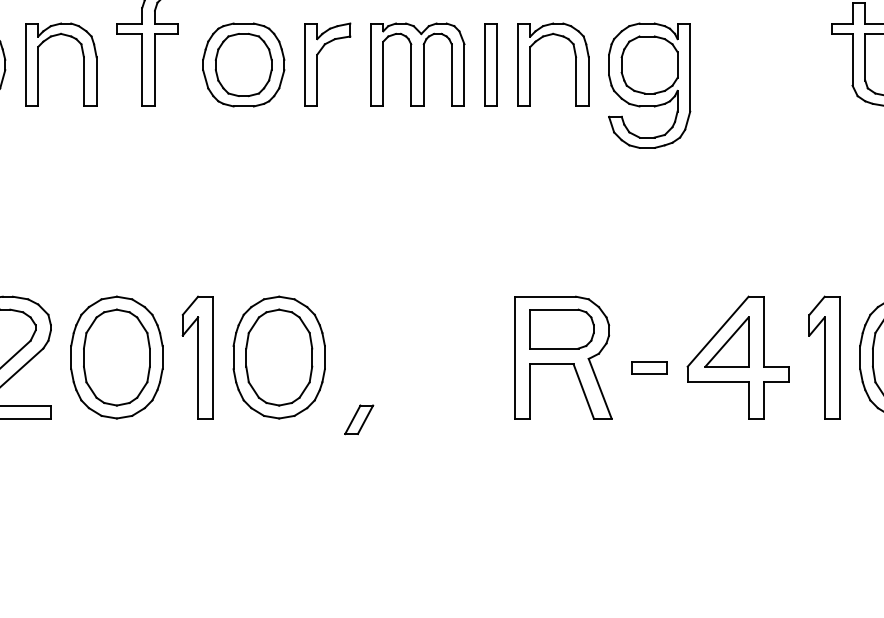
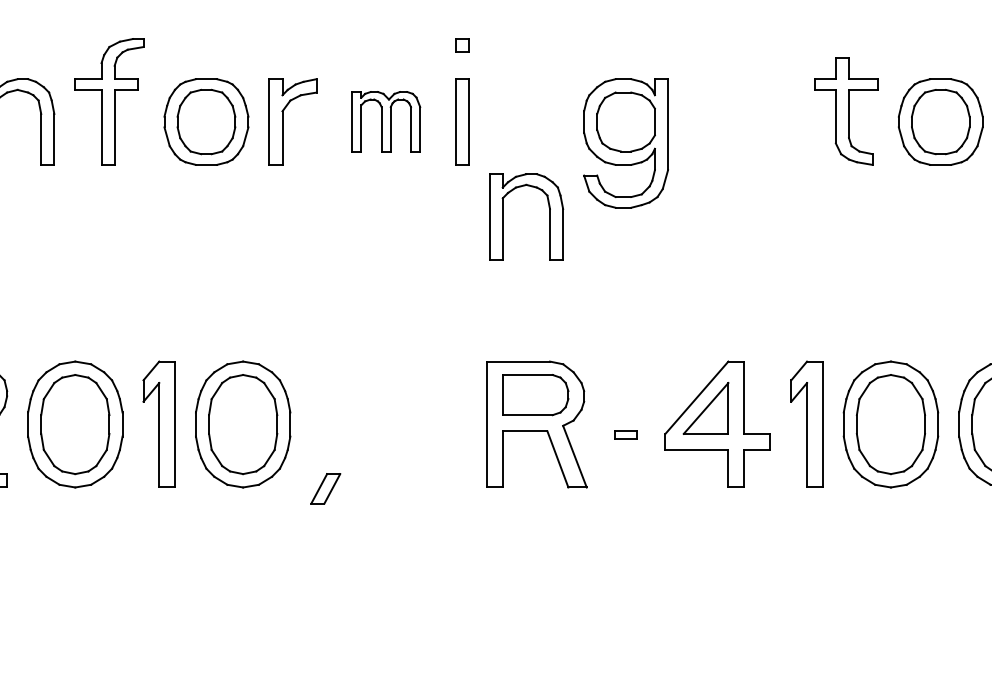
part: (417, 64) -> (386, 121), size x0.7
part: (531, 64) -> (503, 216), moved
part: (649, 368) -> (625, 435), size x0.6

